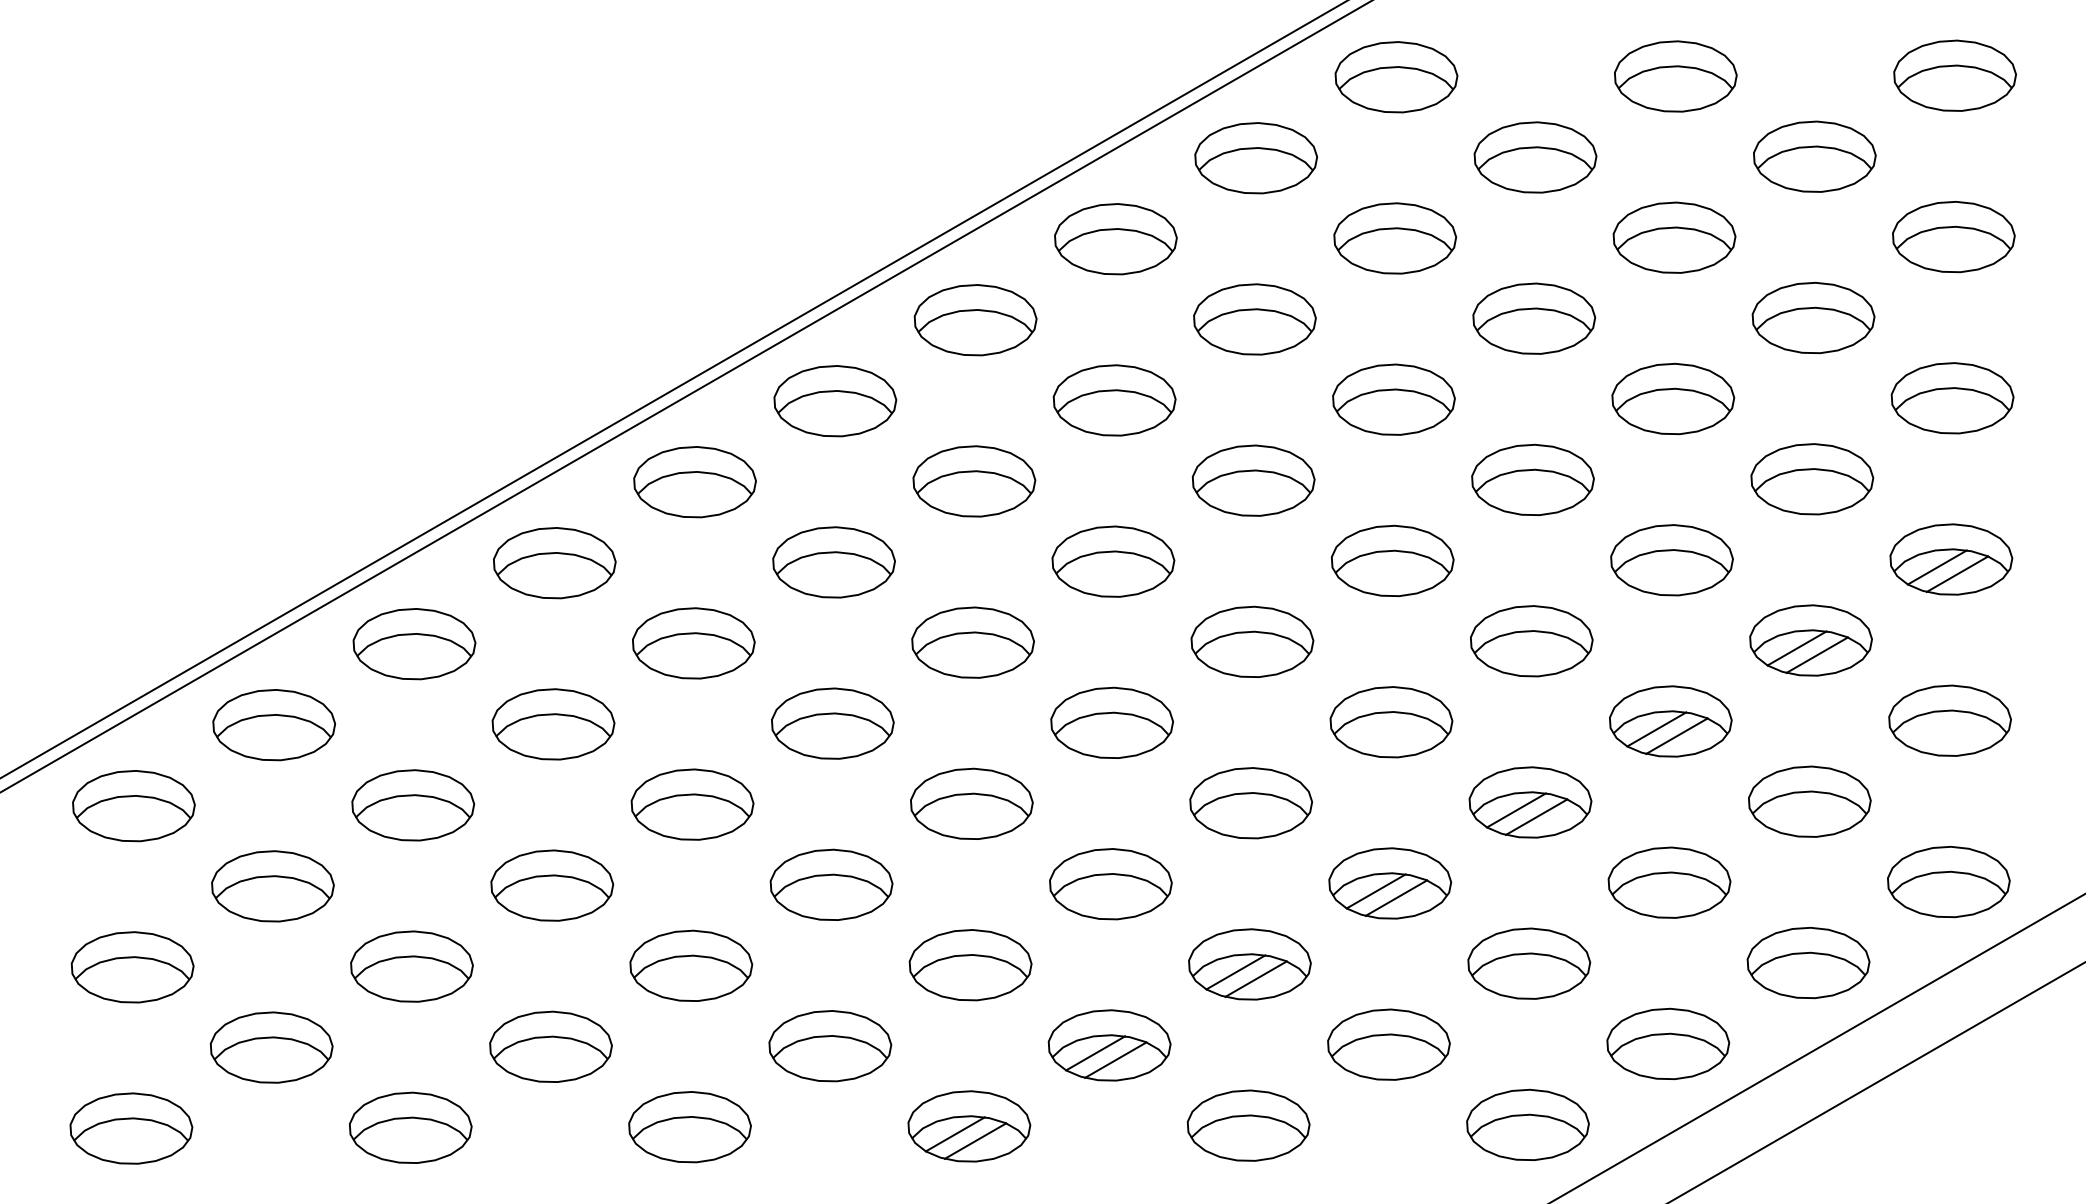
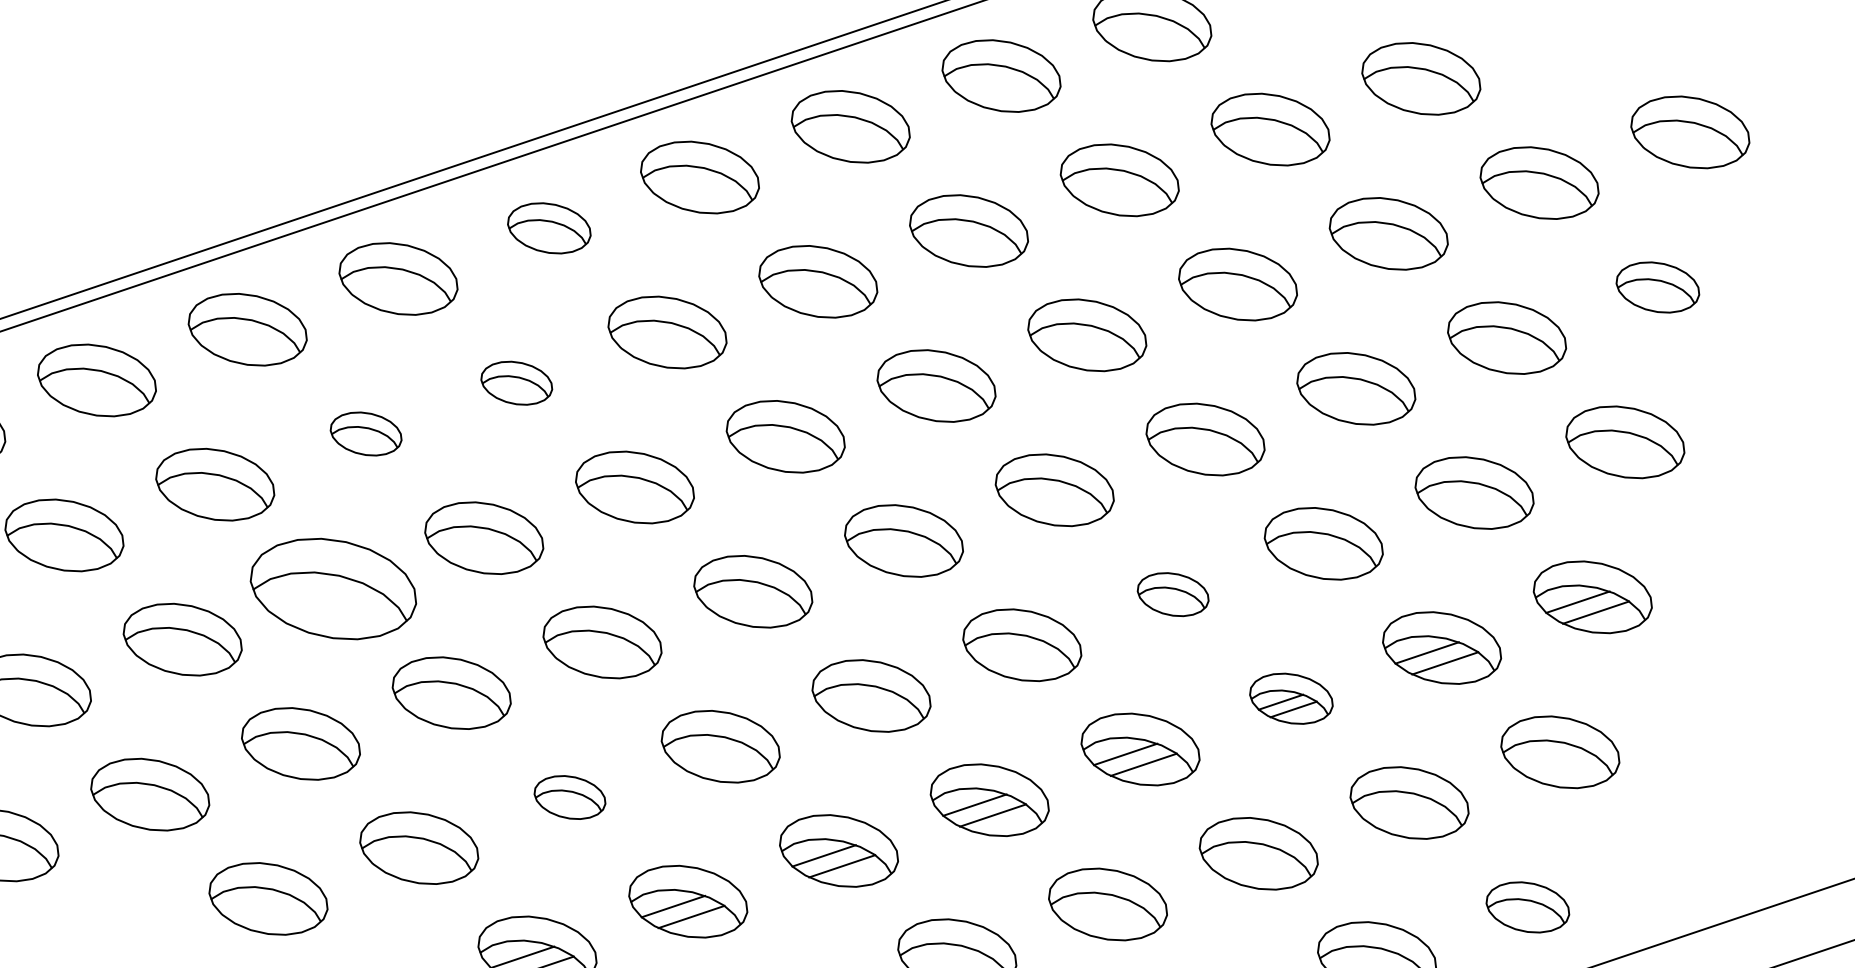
part: (1953, 237) -> (1657, 287), size x0.7
part: (835, 401) -> (549, 228), size x0.7
part: (833, 562) -> (516, 383), size x0.6
part: (1531, 641) -> (1172, 594), size x0.6
part: (693, 643) -> (365, 433), size x0.6
part: (1670, 721) -> (1291, 698), size x0.7
part: (692, 804) -> (333, 588), size x1.4
part: (1948, 882) -> (1527, 907), size x0.7
part: (970, 965) -> (569, 797), size x0.6

